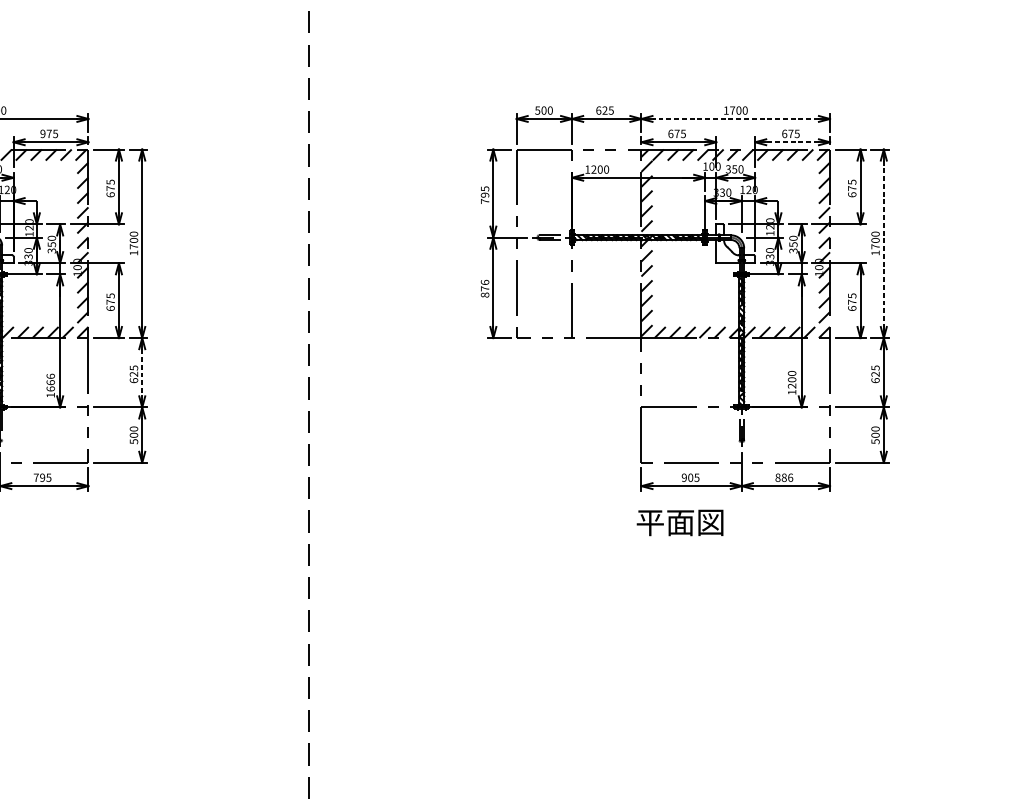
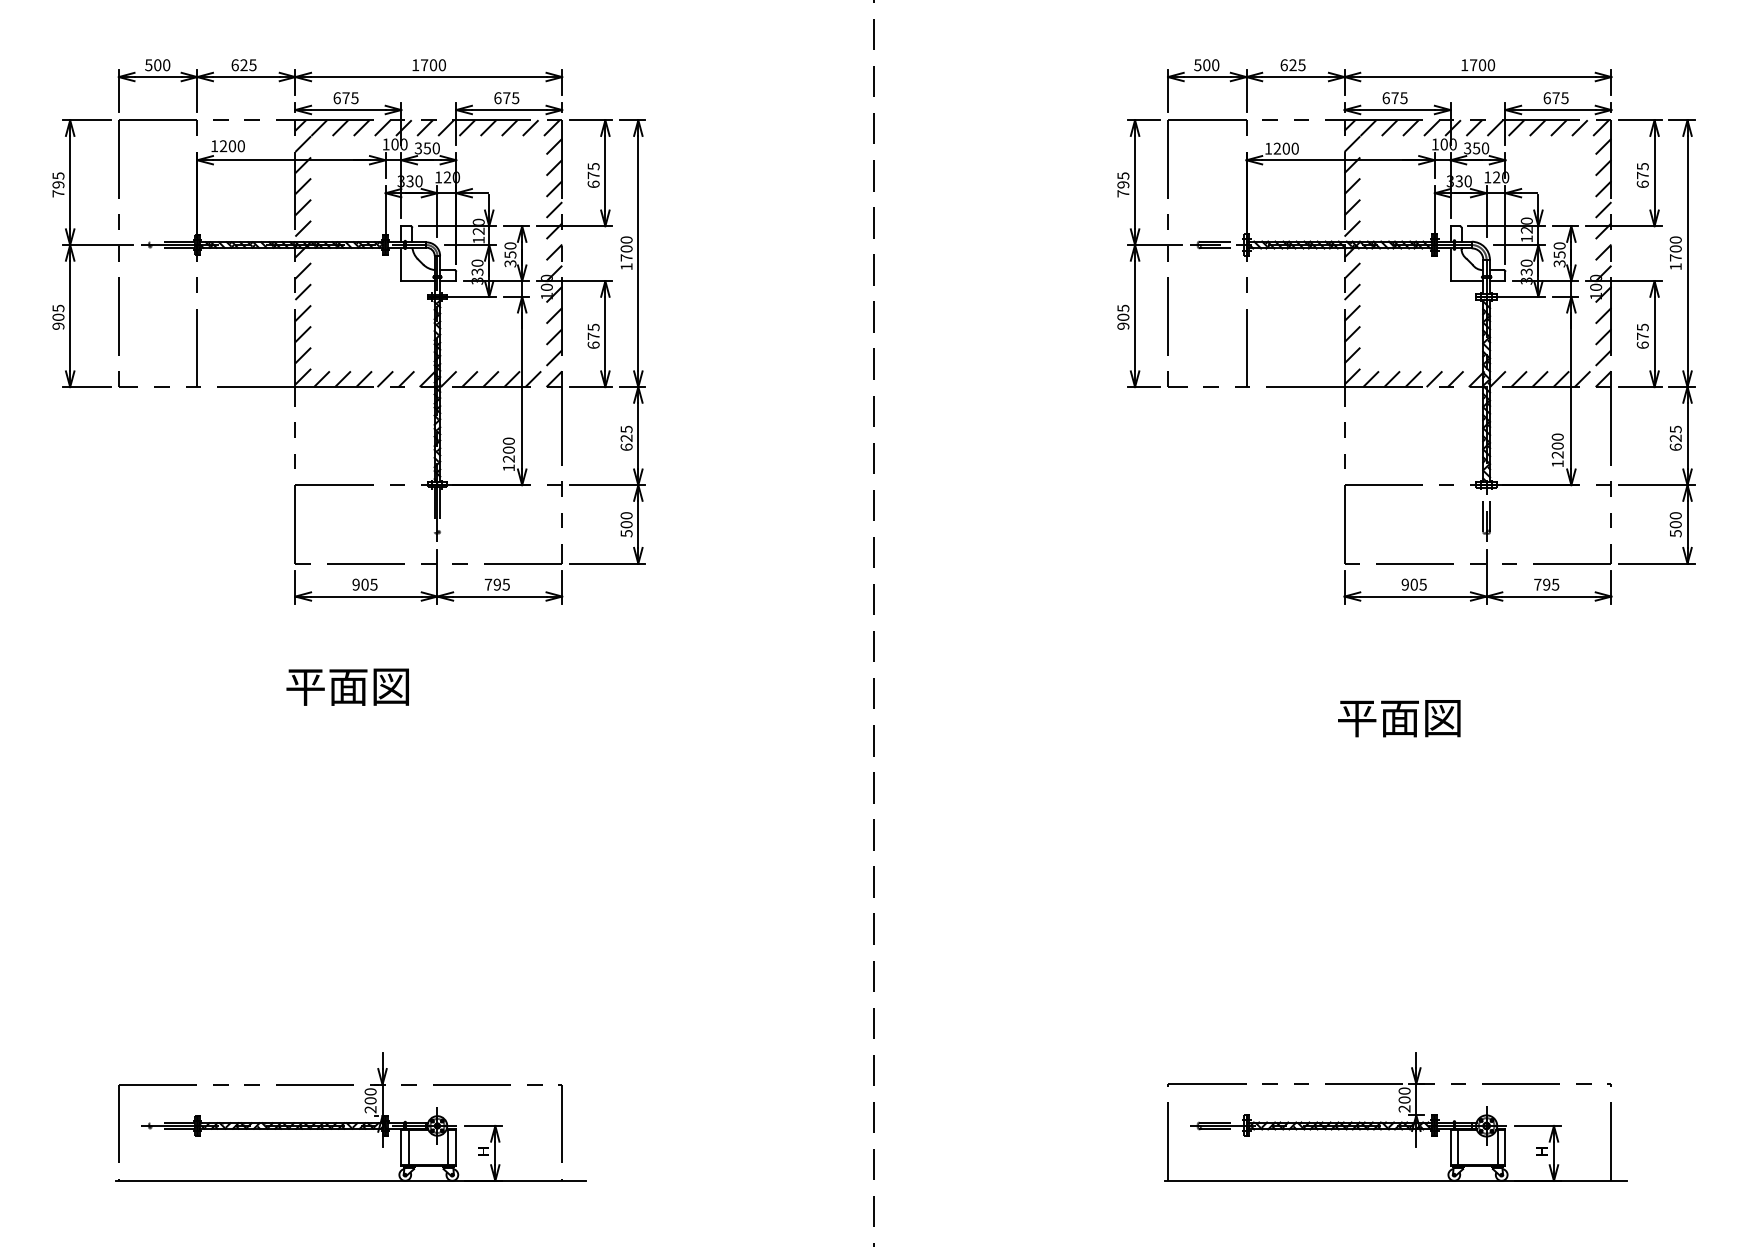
line: (736, 119) -> (1478, 77), dashed -> solid
text: (42, 134) -> (497, 98), 975 -> 675
line: (791, 142) -> (1557, 110), dashed -> solid
line: (883, 243) -> (1687, 253), dashed -> solid
text: (485, 288) -> (1123, 316), 876 -> 905
line: (142, 373) -> (638, 436), dashed -> solid
text: (50, 382) -> (508, 449), 1666 -> 1200
text: (784, 477) -> (1546, 584), 886 -> 795
text: (680, 522) -> (1399, 718), moved

